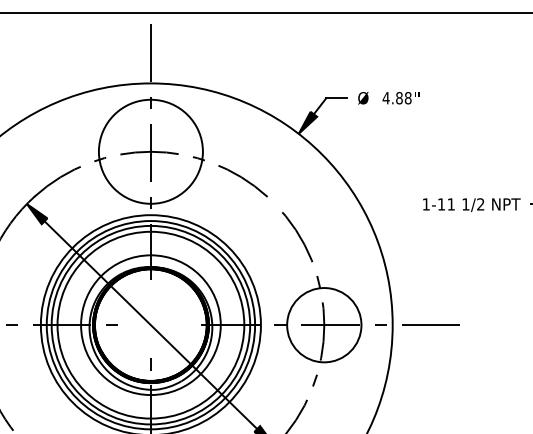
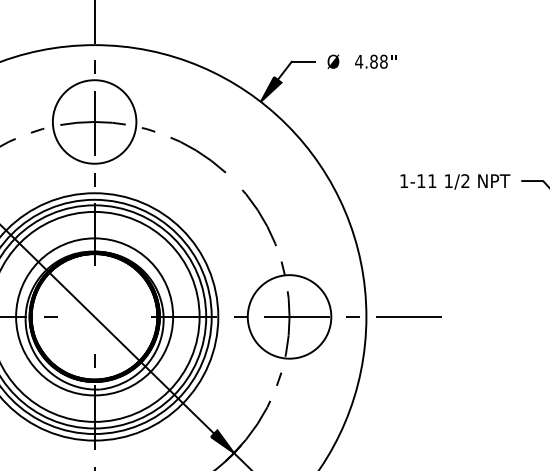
circle: (150, 151) -> (94, 121), size x0.71

